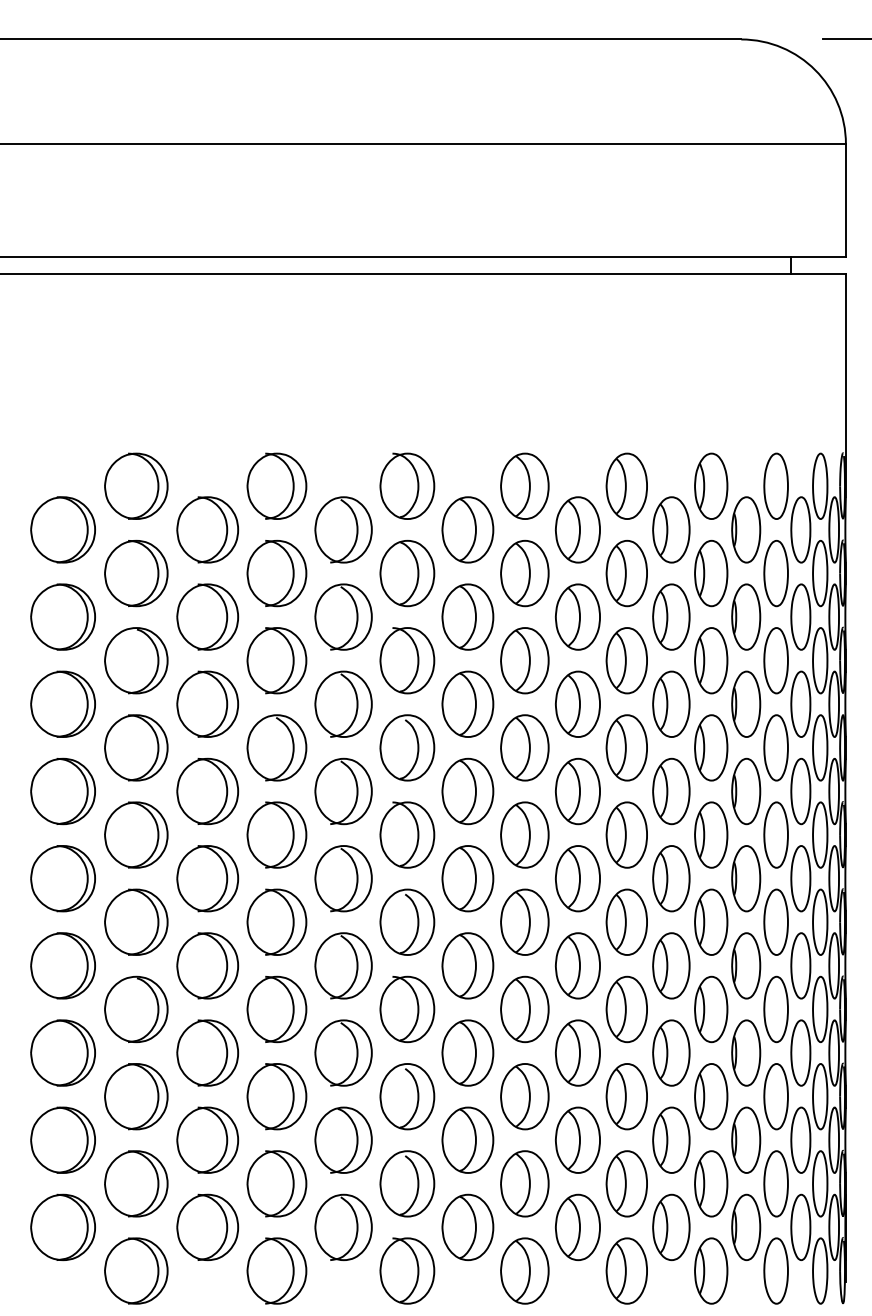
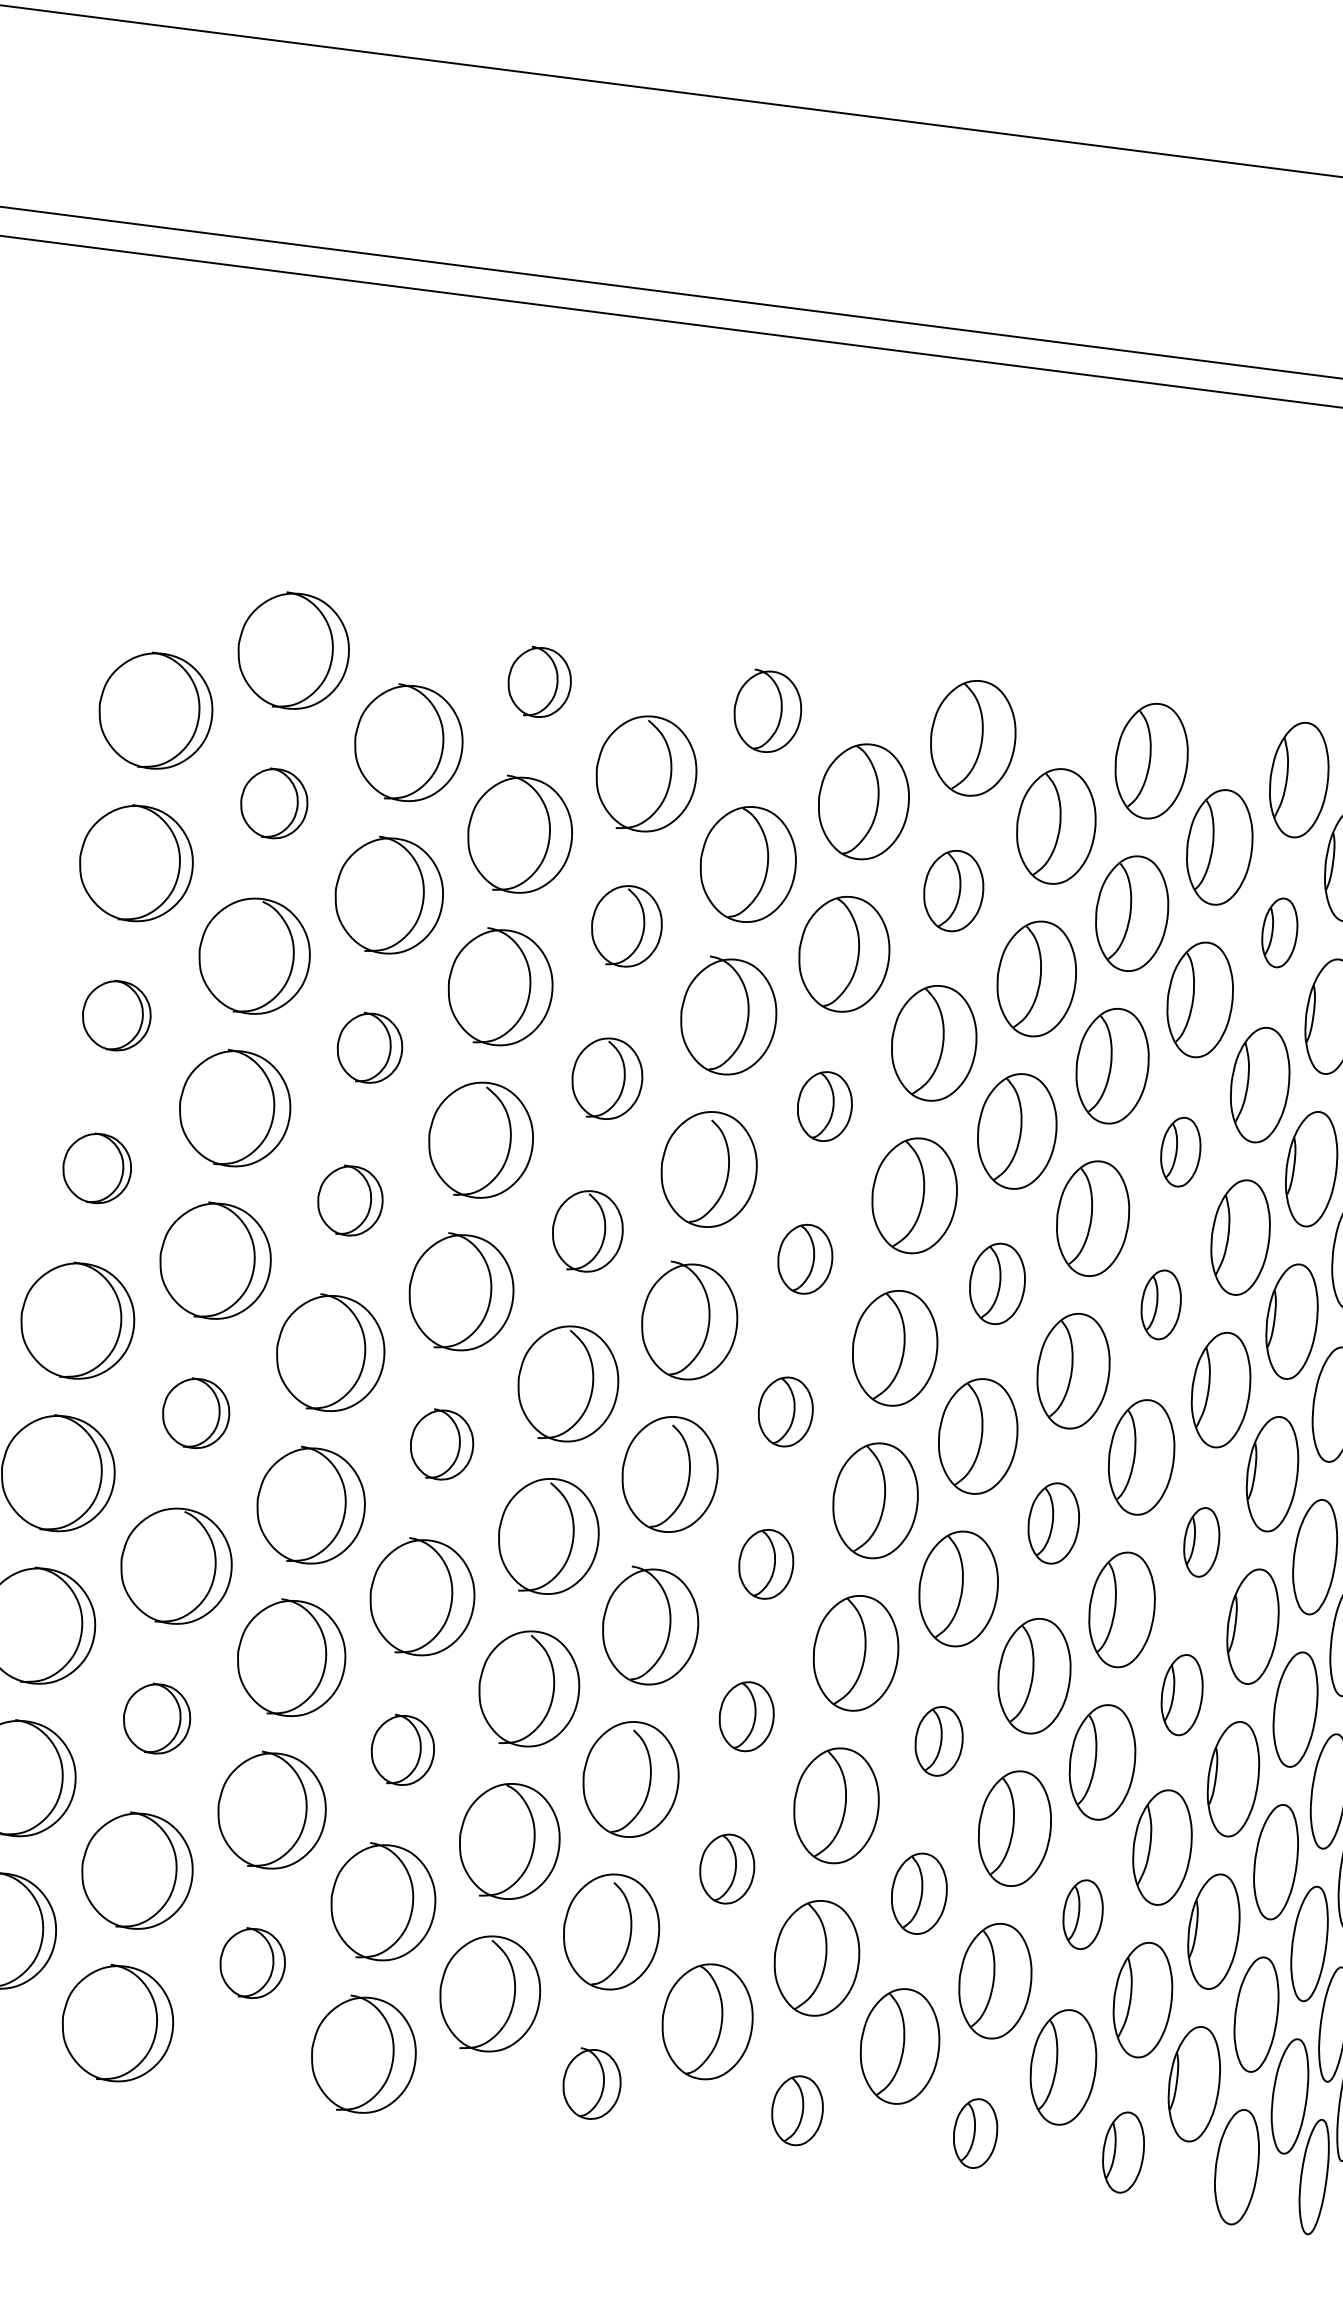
part: (276, 485) -> (539, 681), size x0.6
part: (407, 485) -> (768, 710), size x0.7
part: (136, 573) -> (274, 803), size x0.6
part: (524, 573) -> (953, 890), size x0.7
part: (711, 573) -> (1280, 932), size x0.6
part: (343, 616) -> (626, 925), size x0.7
part: (62, 703) -> (115, 1014), size x0.6
part: (207, 703) -> (369, 1046), size x0.6
part: (343, 703) -> (607, 1077), size x0.7
part: (467, 703) -> (824, 1105), size x0.6
part: (671, 703) -> (1181, 1150), size x0.6
part: (62, 791) -> (96, 1168), size x0.6
part: (207, 791) -> (349, 1200), size x0.6
part: (343, 791) -> (587, 1231), size x0.7
part: (467, 791) -> (804, 1259), size x0.6
part: (577, 791) -> (996, 1283), size x0.7
part: (671, 791) -> (1161, 1304), size x0.6
part: (467, 878) -> (785, 1411), size x0.6
part: (136, 921) -> (196, 1412), size x0.6
part: (276, 921) -> (441, 1443), size x0.6
part: (626, 921) -> (1053, 1522), size x0.7
part: (711, 921) -> (1202, 1541), size x0.6
part: (467, 965) -> (765, 1563), size x0.6
part: (711, 1009) -> (1182, 1695), size x0.7
part: (467, 1052) -> (746, 1715), size x0.6
part: (577, 1052) -> (938, 1740), size x0.6
part: (136, 1096) -> (157, 1718), size x0.6
part: (276, 1096) -> (402, 1749), size x0.6
part: (467, 1139) -> (726, 1867), size x0.6
part: (577, 1139) -> (918, 1892), size x0.7
part: (671, 1139) -> (1083, 1913), size x0.6
part: (207, 1227) -> (252, 1963), size x0.6
part: (407, 1270) -> (592, 2083), size x0.6
part: (524, 1270) -> (796, 2109), size x0.6
part: (626, 1270) -> (975, 2132), size x0.6
part: (711, 1270) -> (1123, 2151), size x0.7

